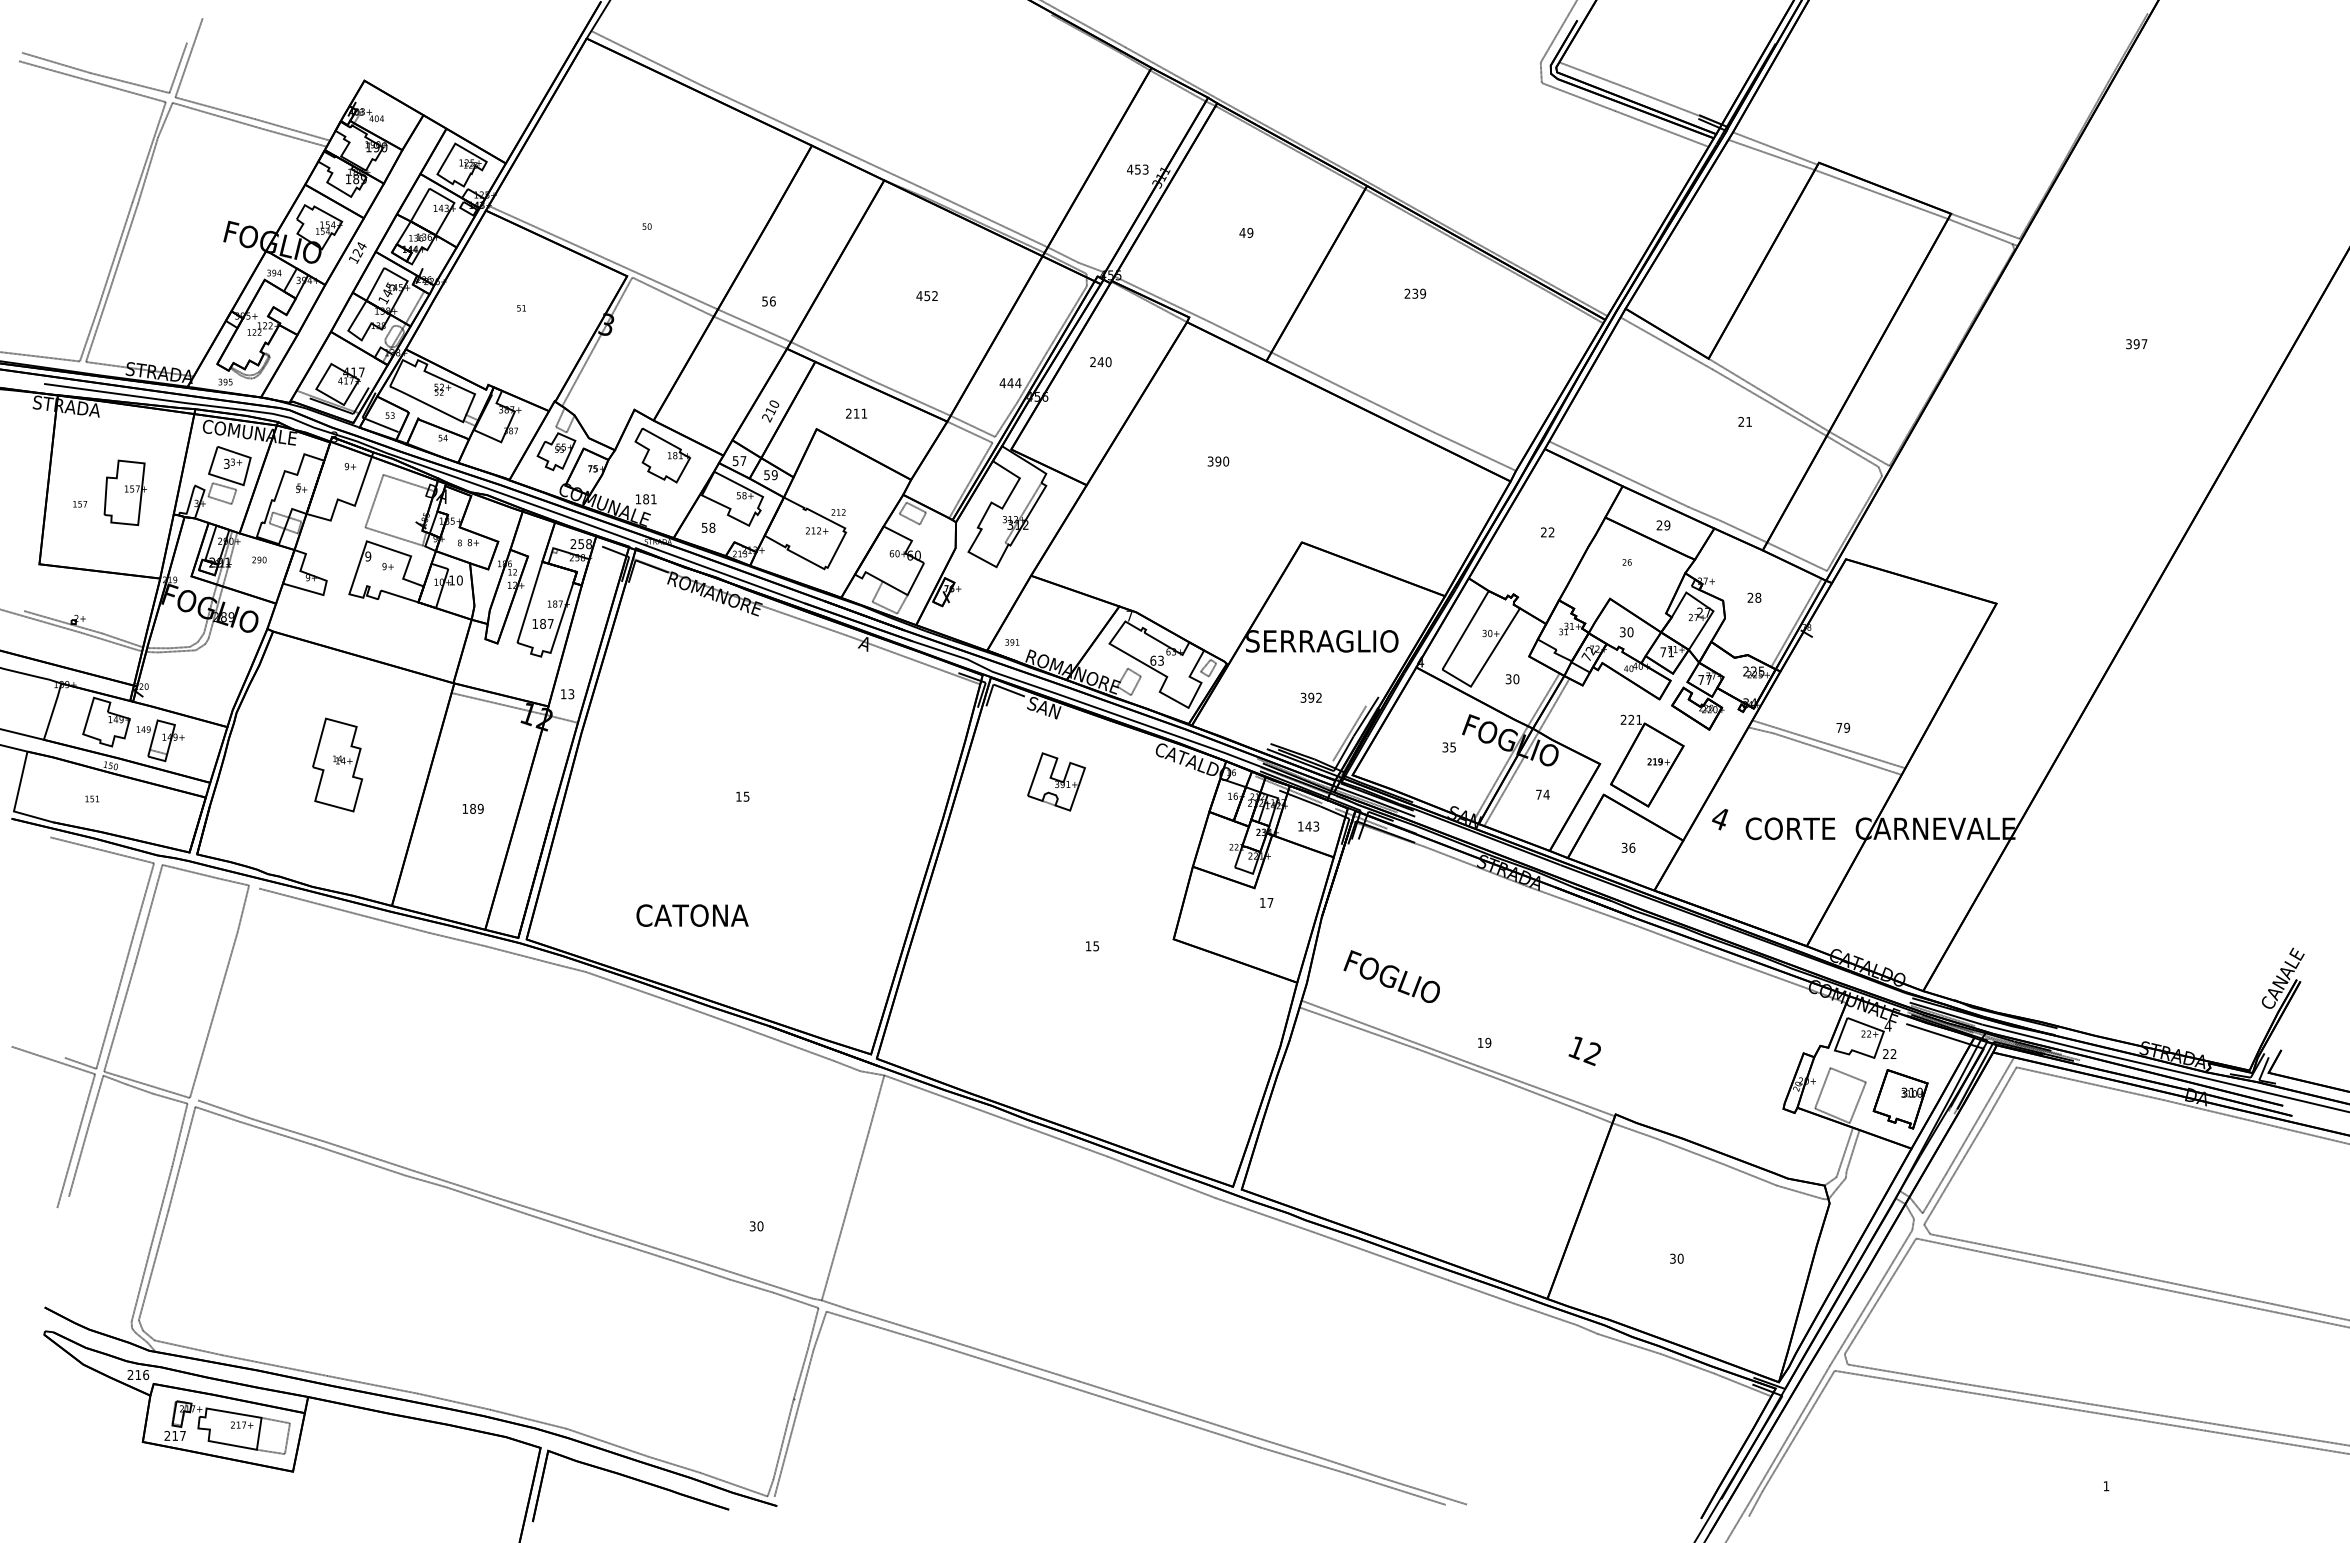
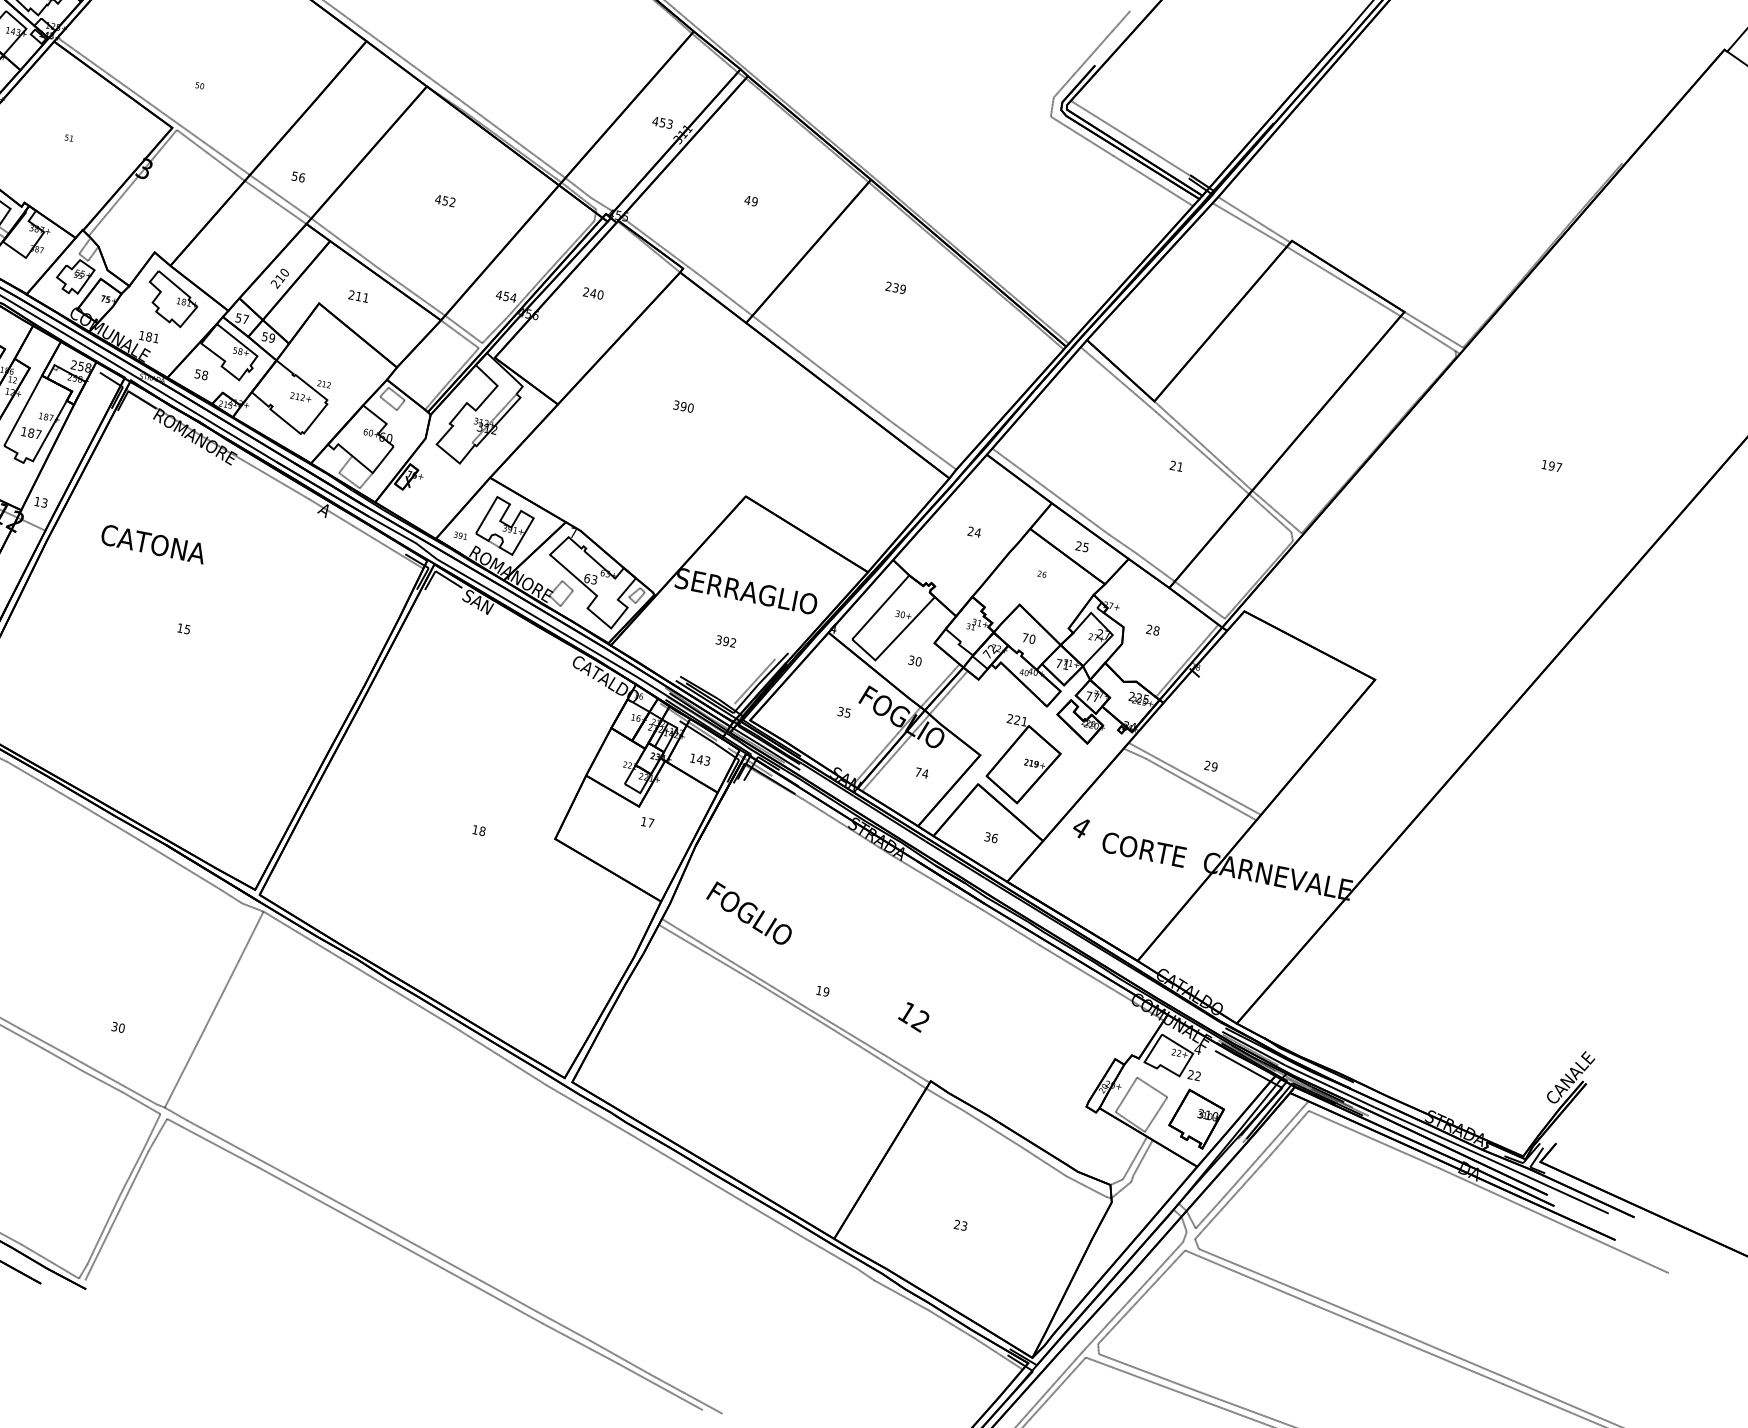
text: (2128, 344) -> (1544, 464), 397 -> 197
text: (1010, 383) -> (506, 296), 444 -> 454
text: (1667, 525) -> (1086, 547), 29 -> 25
text: (1551, 532) -> (977, 532), 22 -> 24
text: (1622, 632) -> (1025, 638), 30 -> 70
text: (1839, 727) -> (1207, 765), 79 -> 29
part: (1056, 781) -> (504, 525), moved
text: (692, 915) -> (153, 544), moved
text: (1096, 946) -> (482, 831), 15 -> 18
text: (1676, 1258) -> (960, 1225), 30 -> 23

